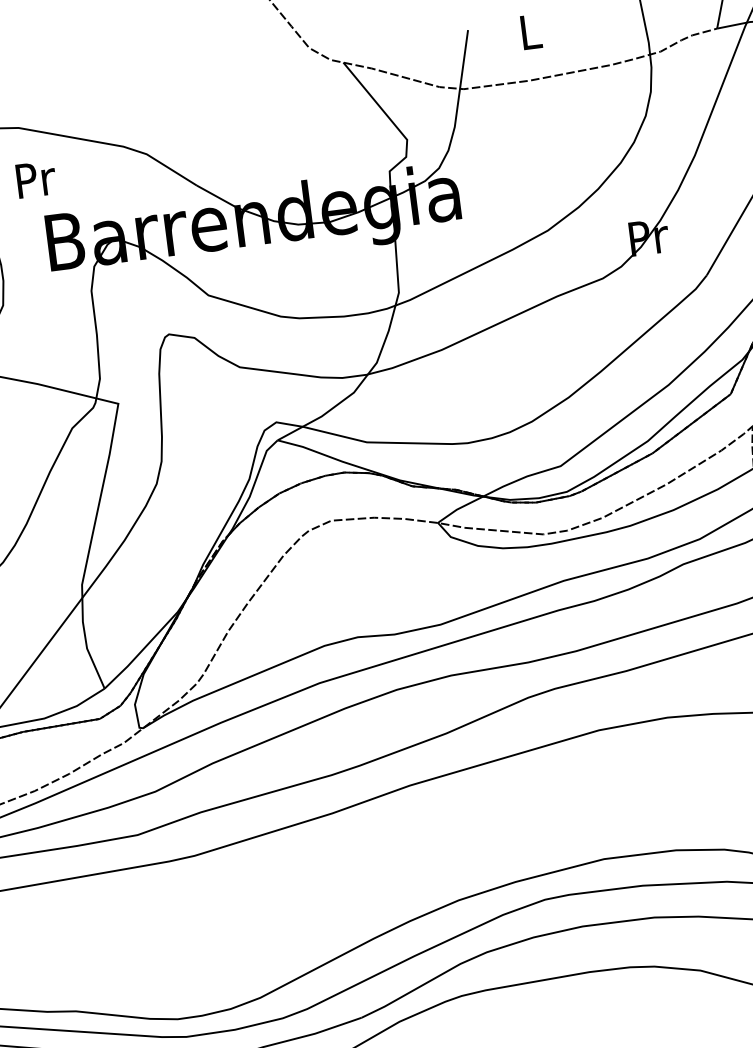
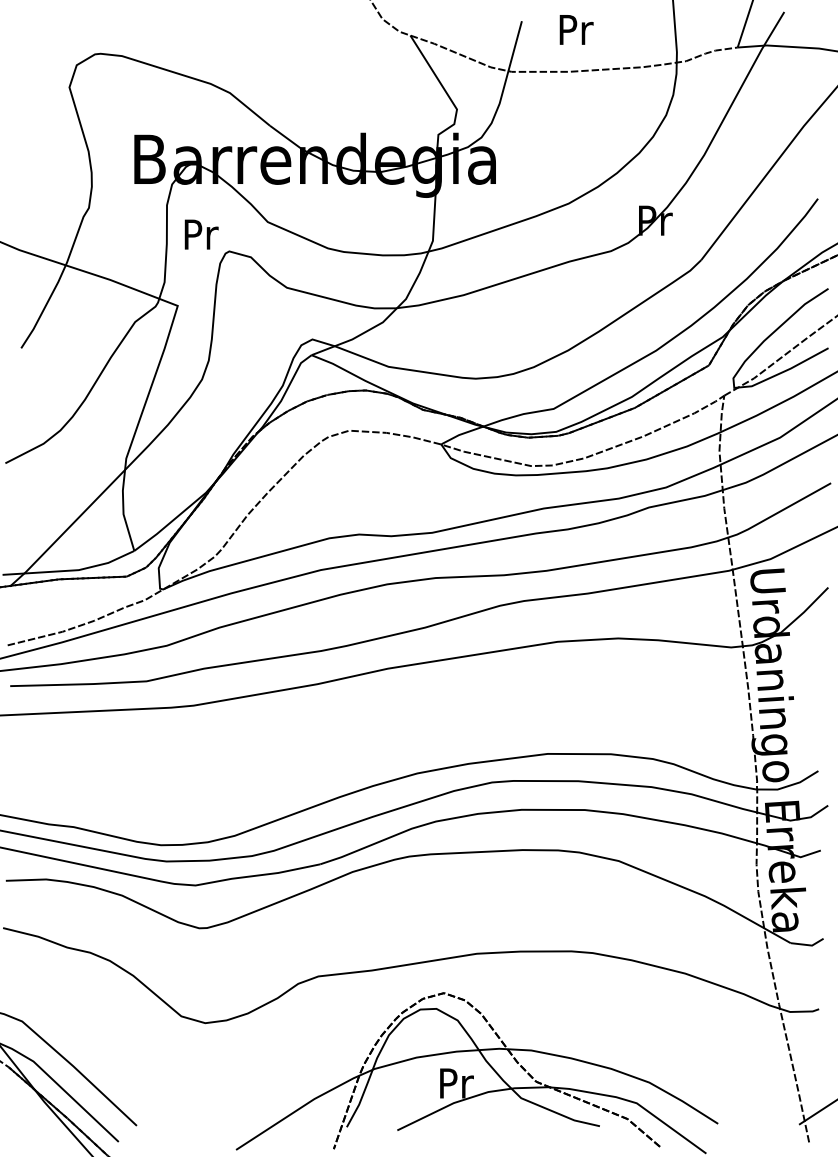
text: (531, 31) -> (576, 29), L -> Pr
text: (36, 179) -> (201, 234), moved

